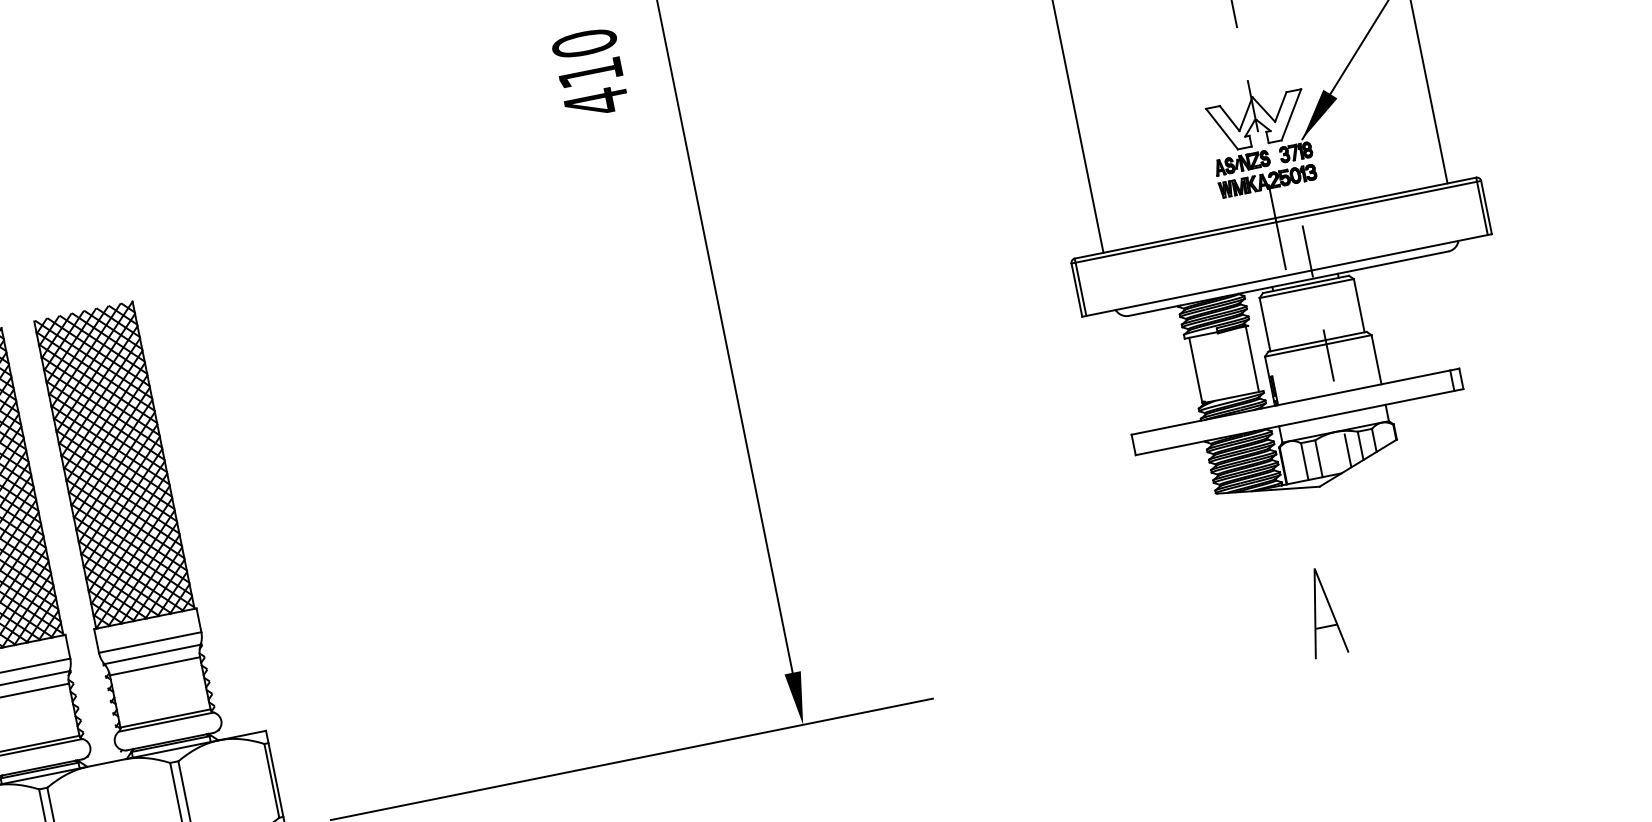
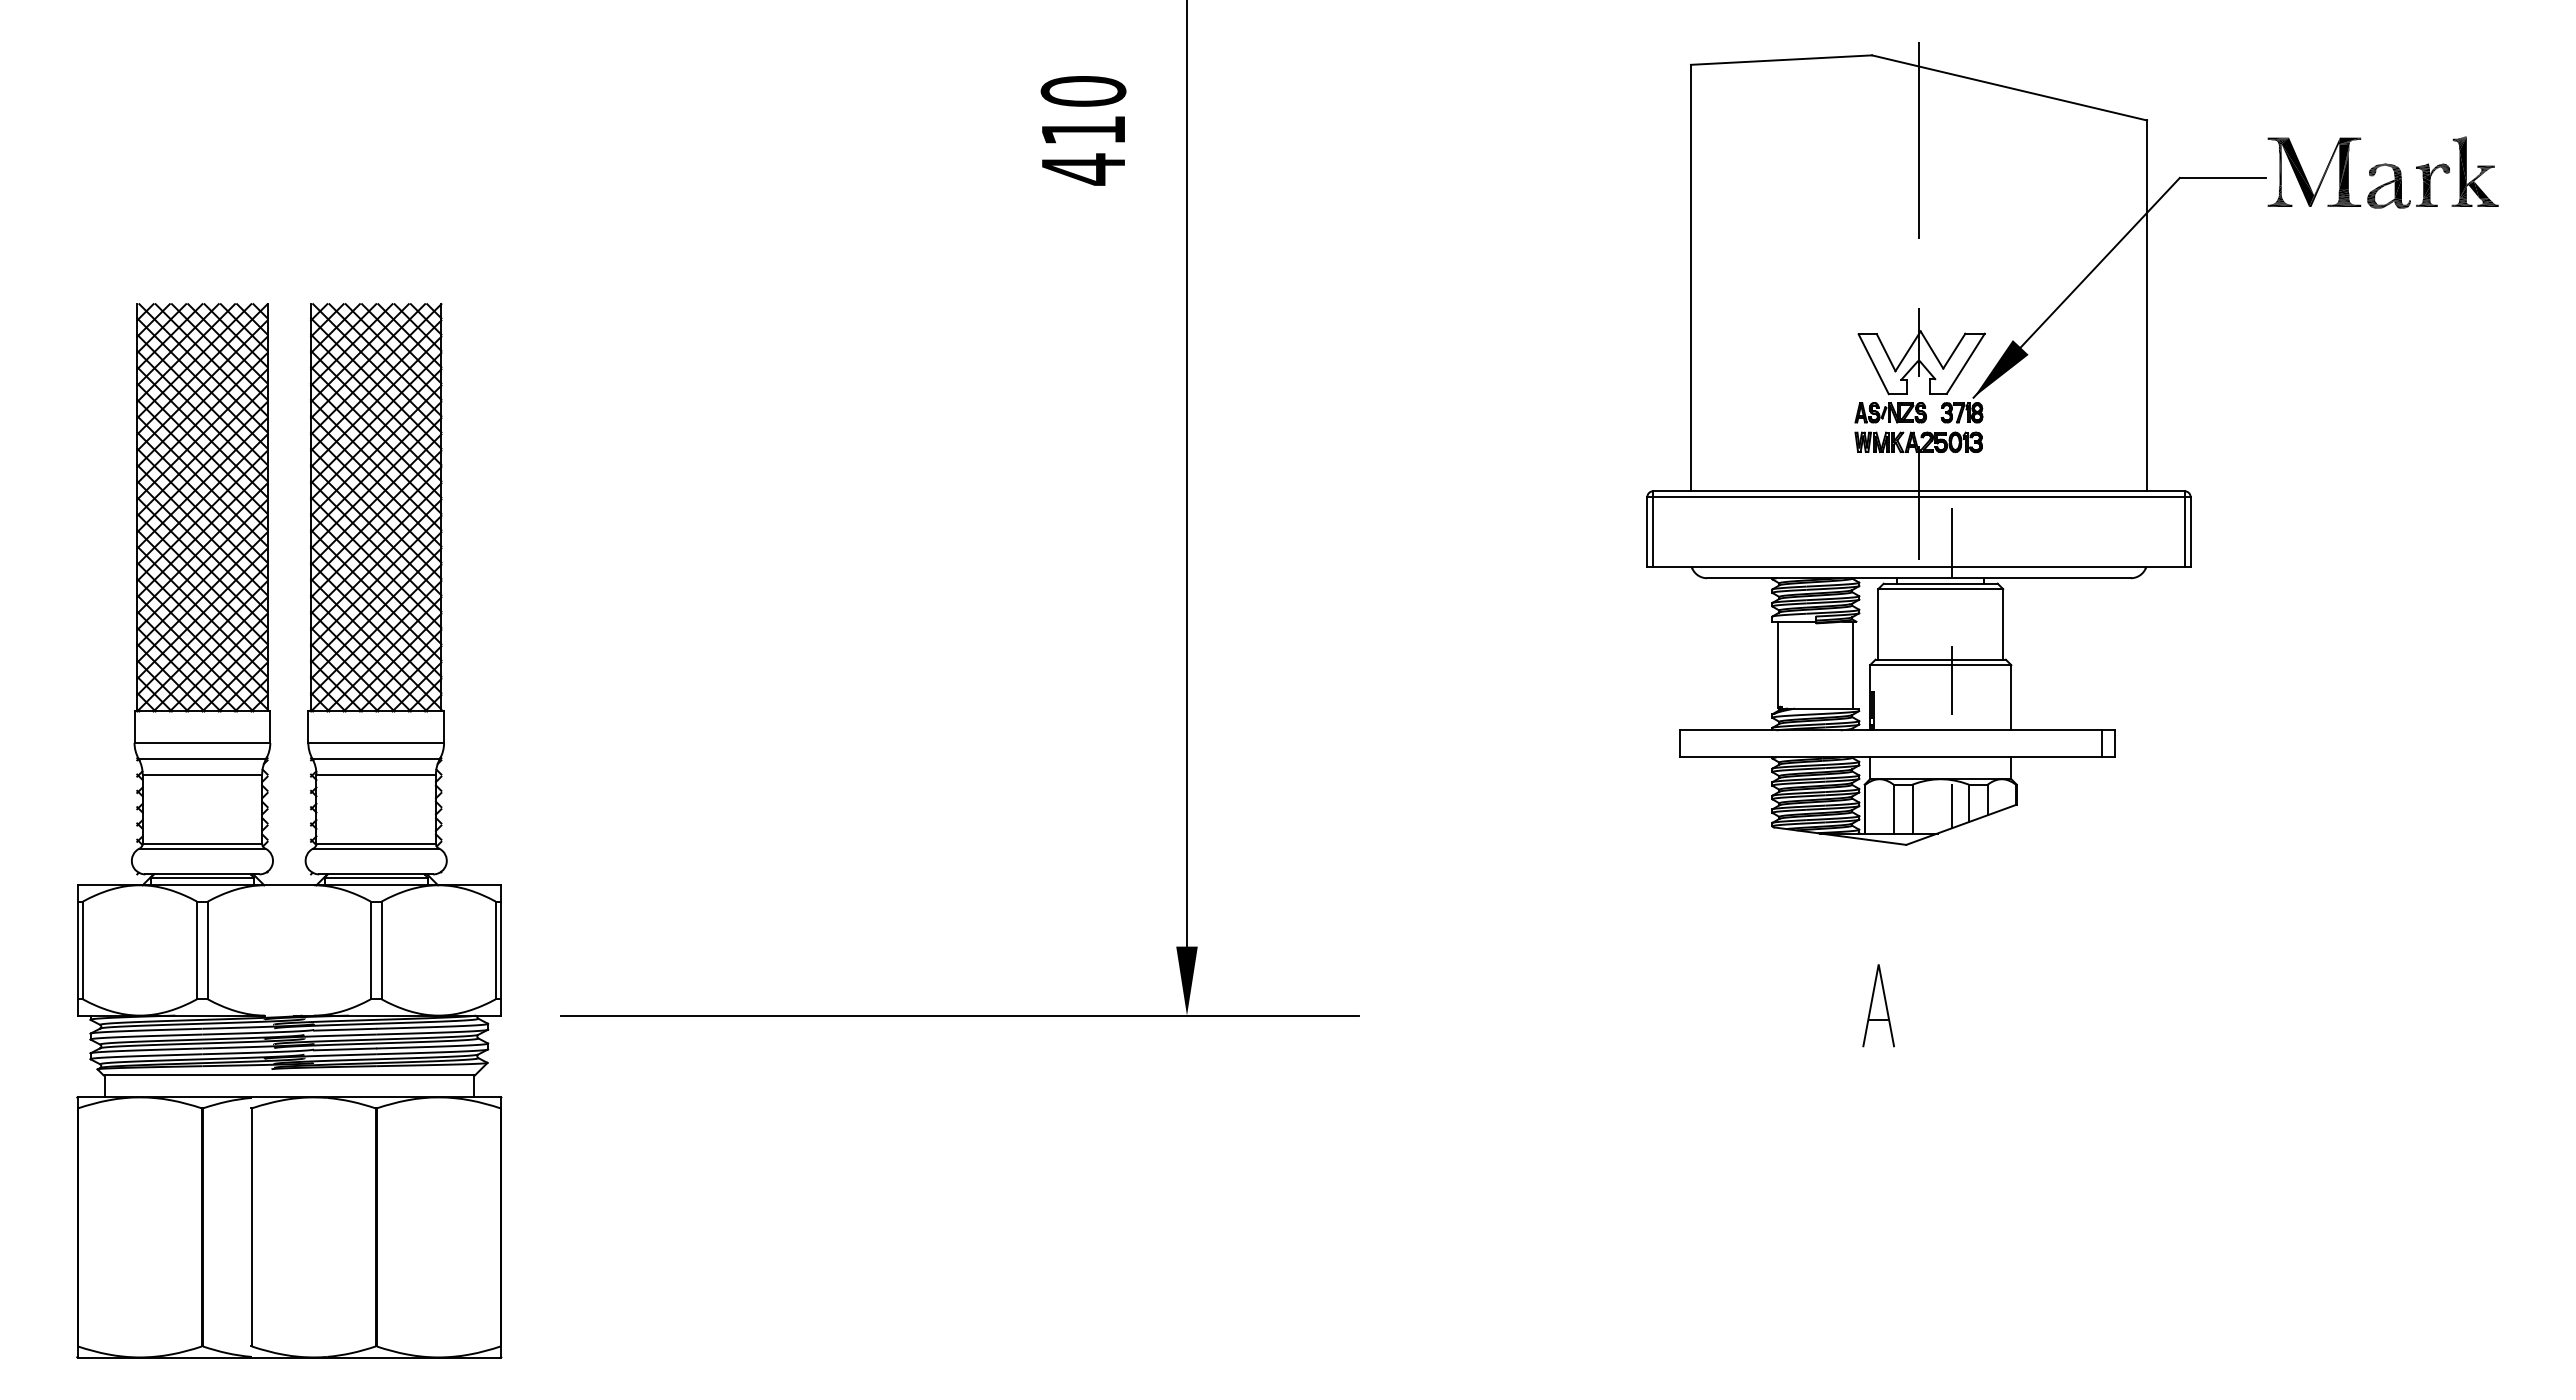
part: (1323, 612) -> (1878, 1005), size x0.71

